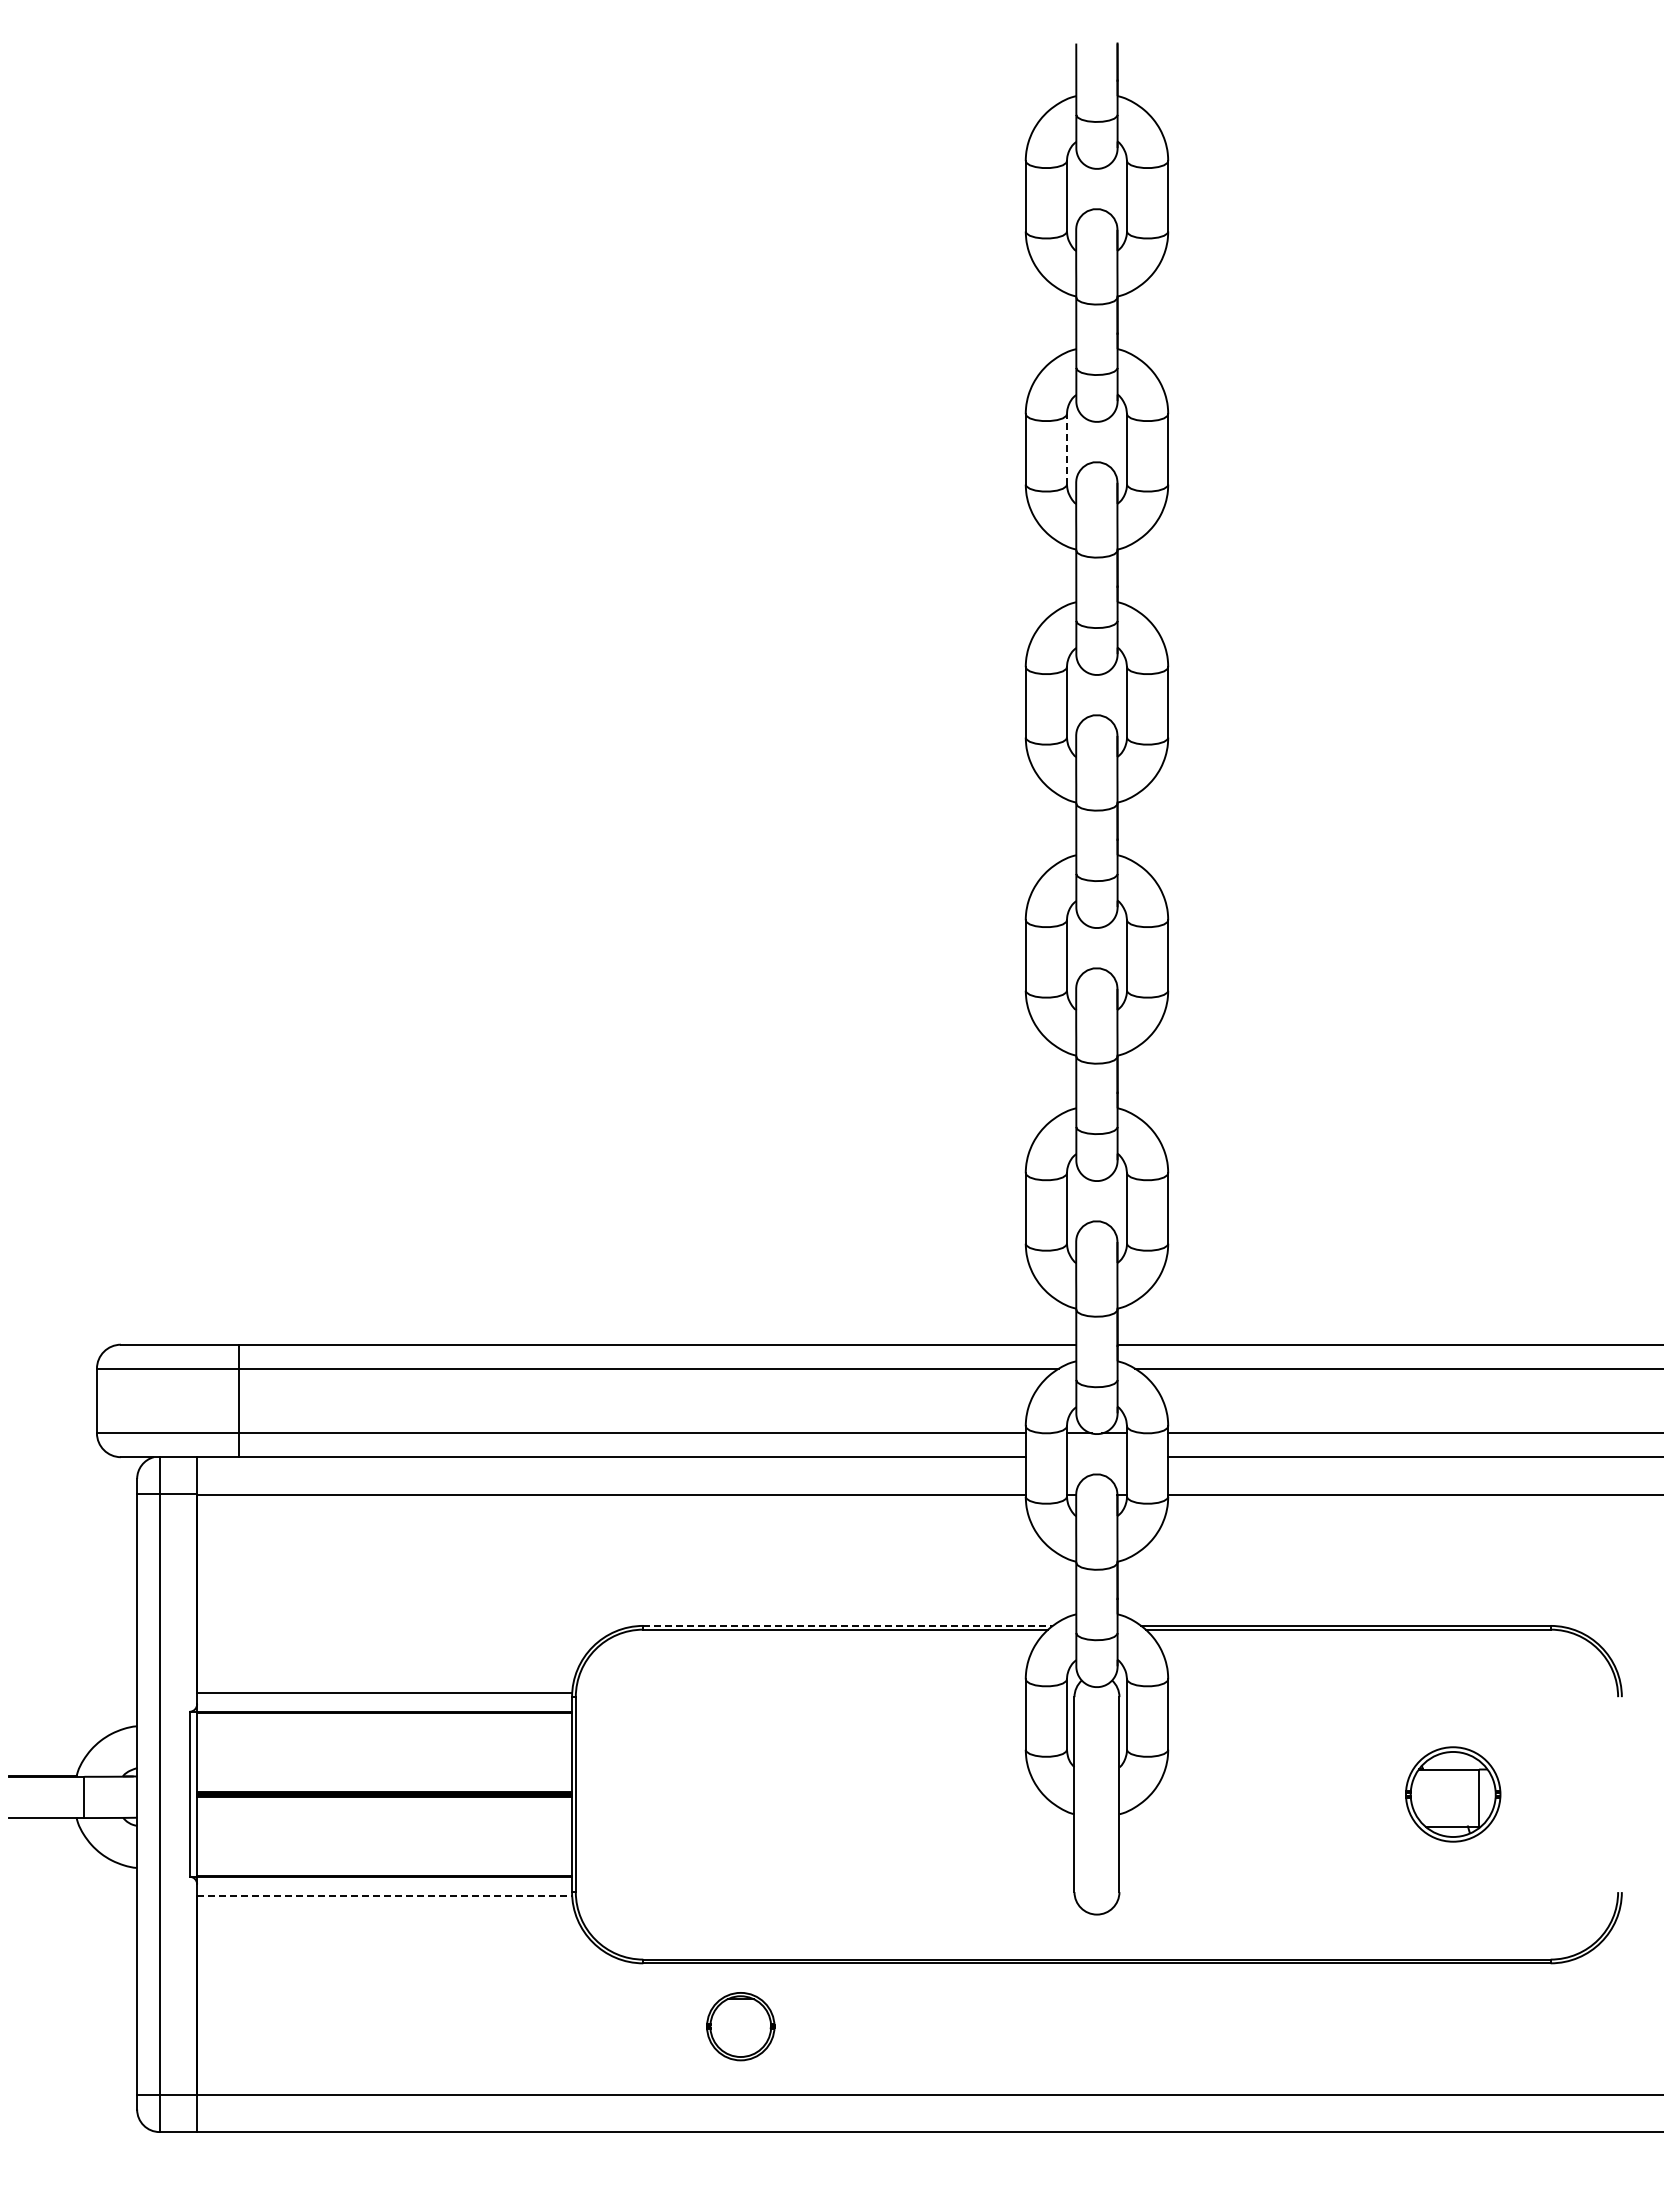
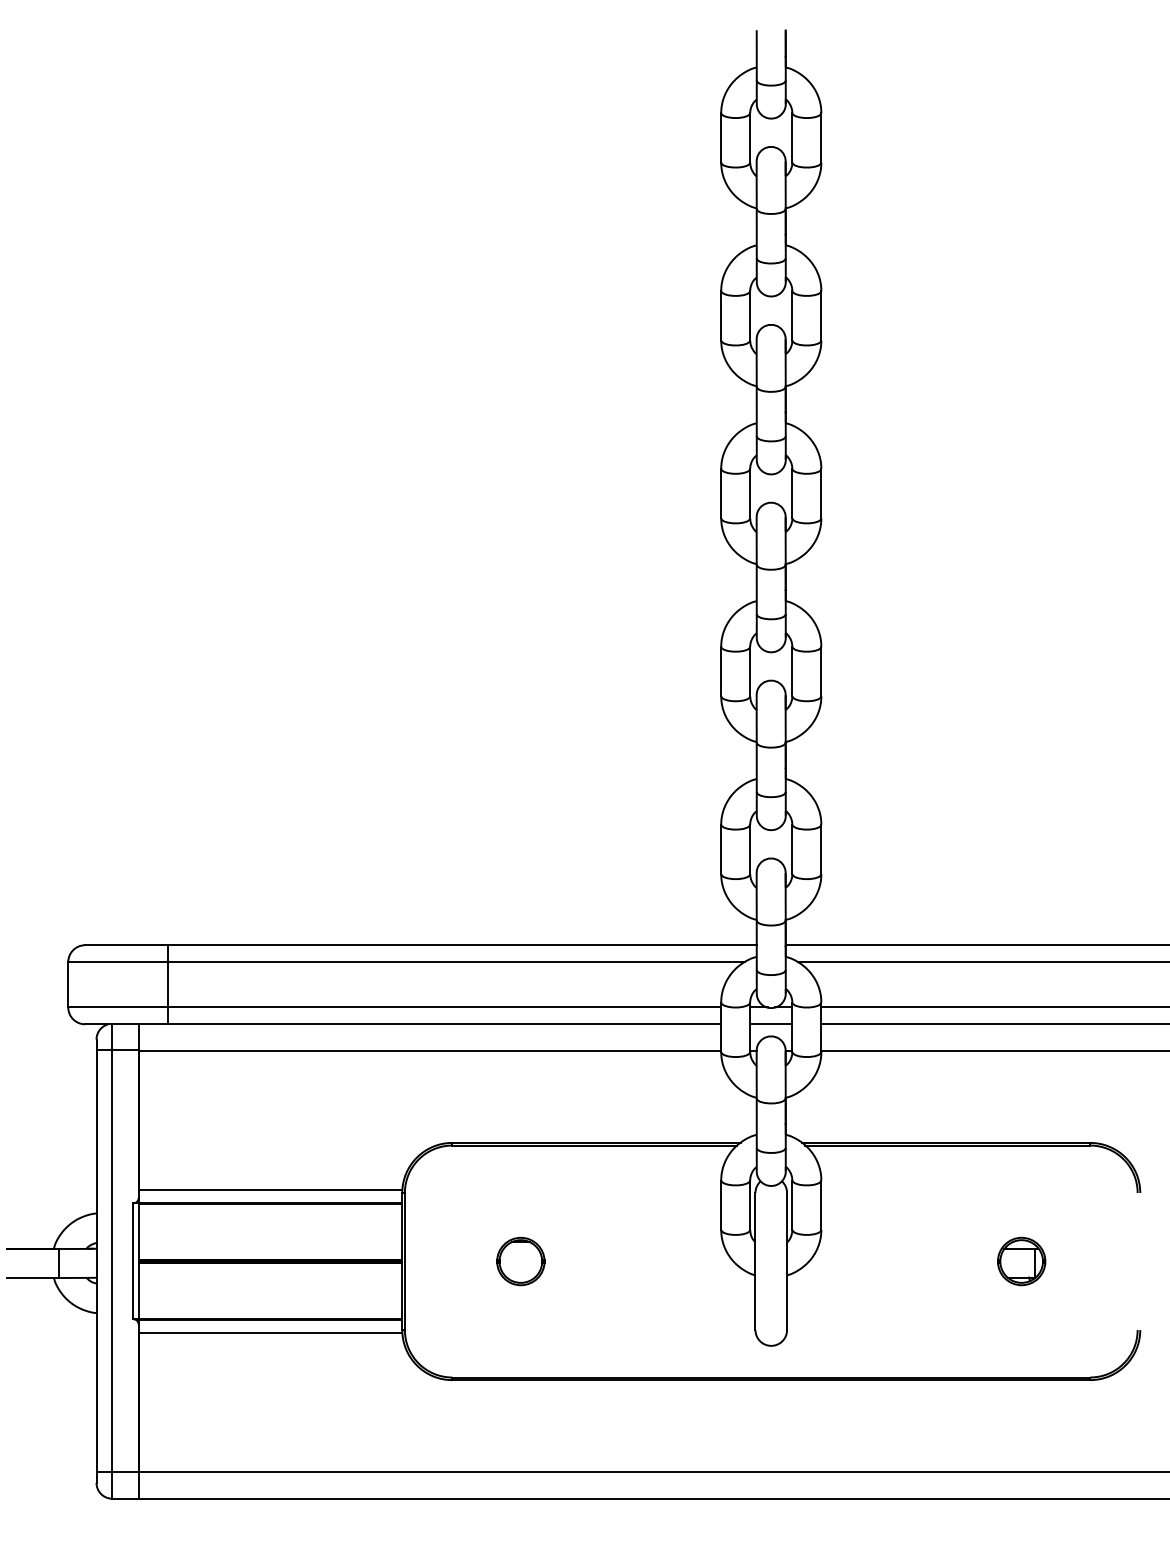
line: (1066, 448) -> (749, 315), dashed -> solid
line: (1096, 1457) -> (770, 1024), added
line: (848, 1625) -> (596, 1142), dashed -> solid
part: (1452, 1794) -> (1021, 1261), size x0.71
line: (384, 1895) -> (270, 1332), dashed -> solid
part: (740, 2026) -> (520, 1261), moved

